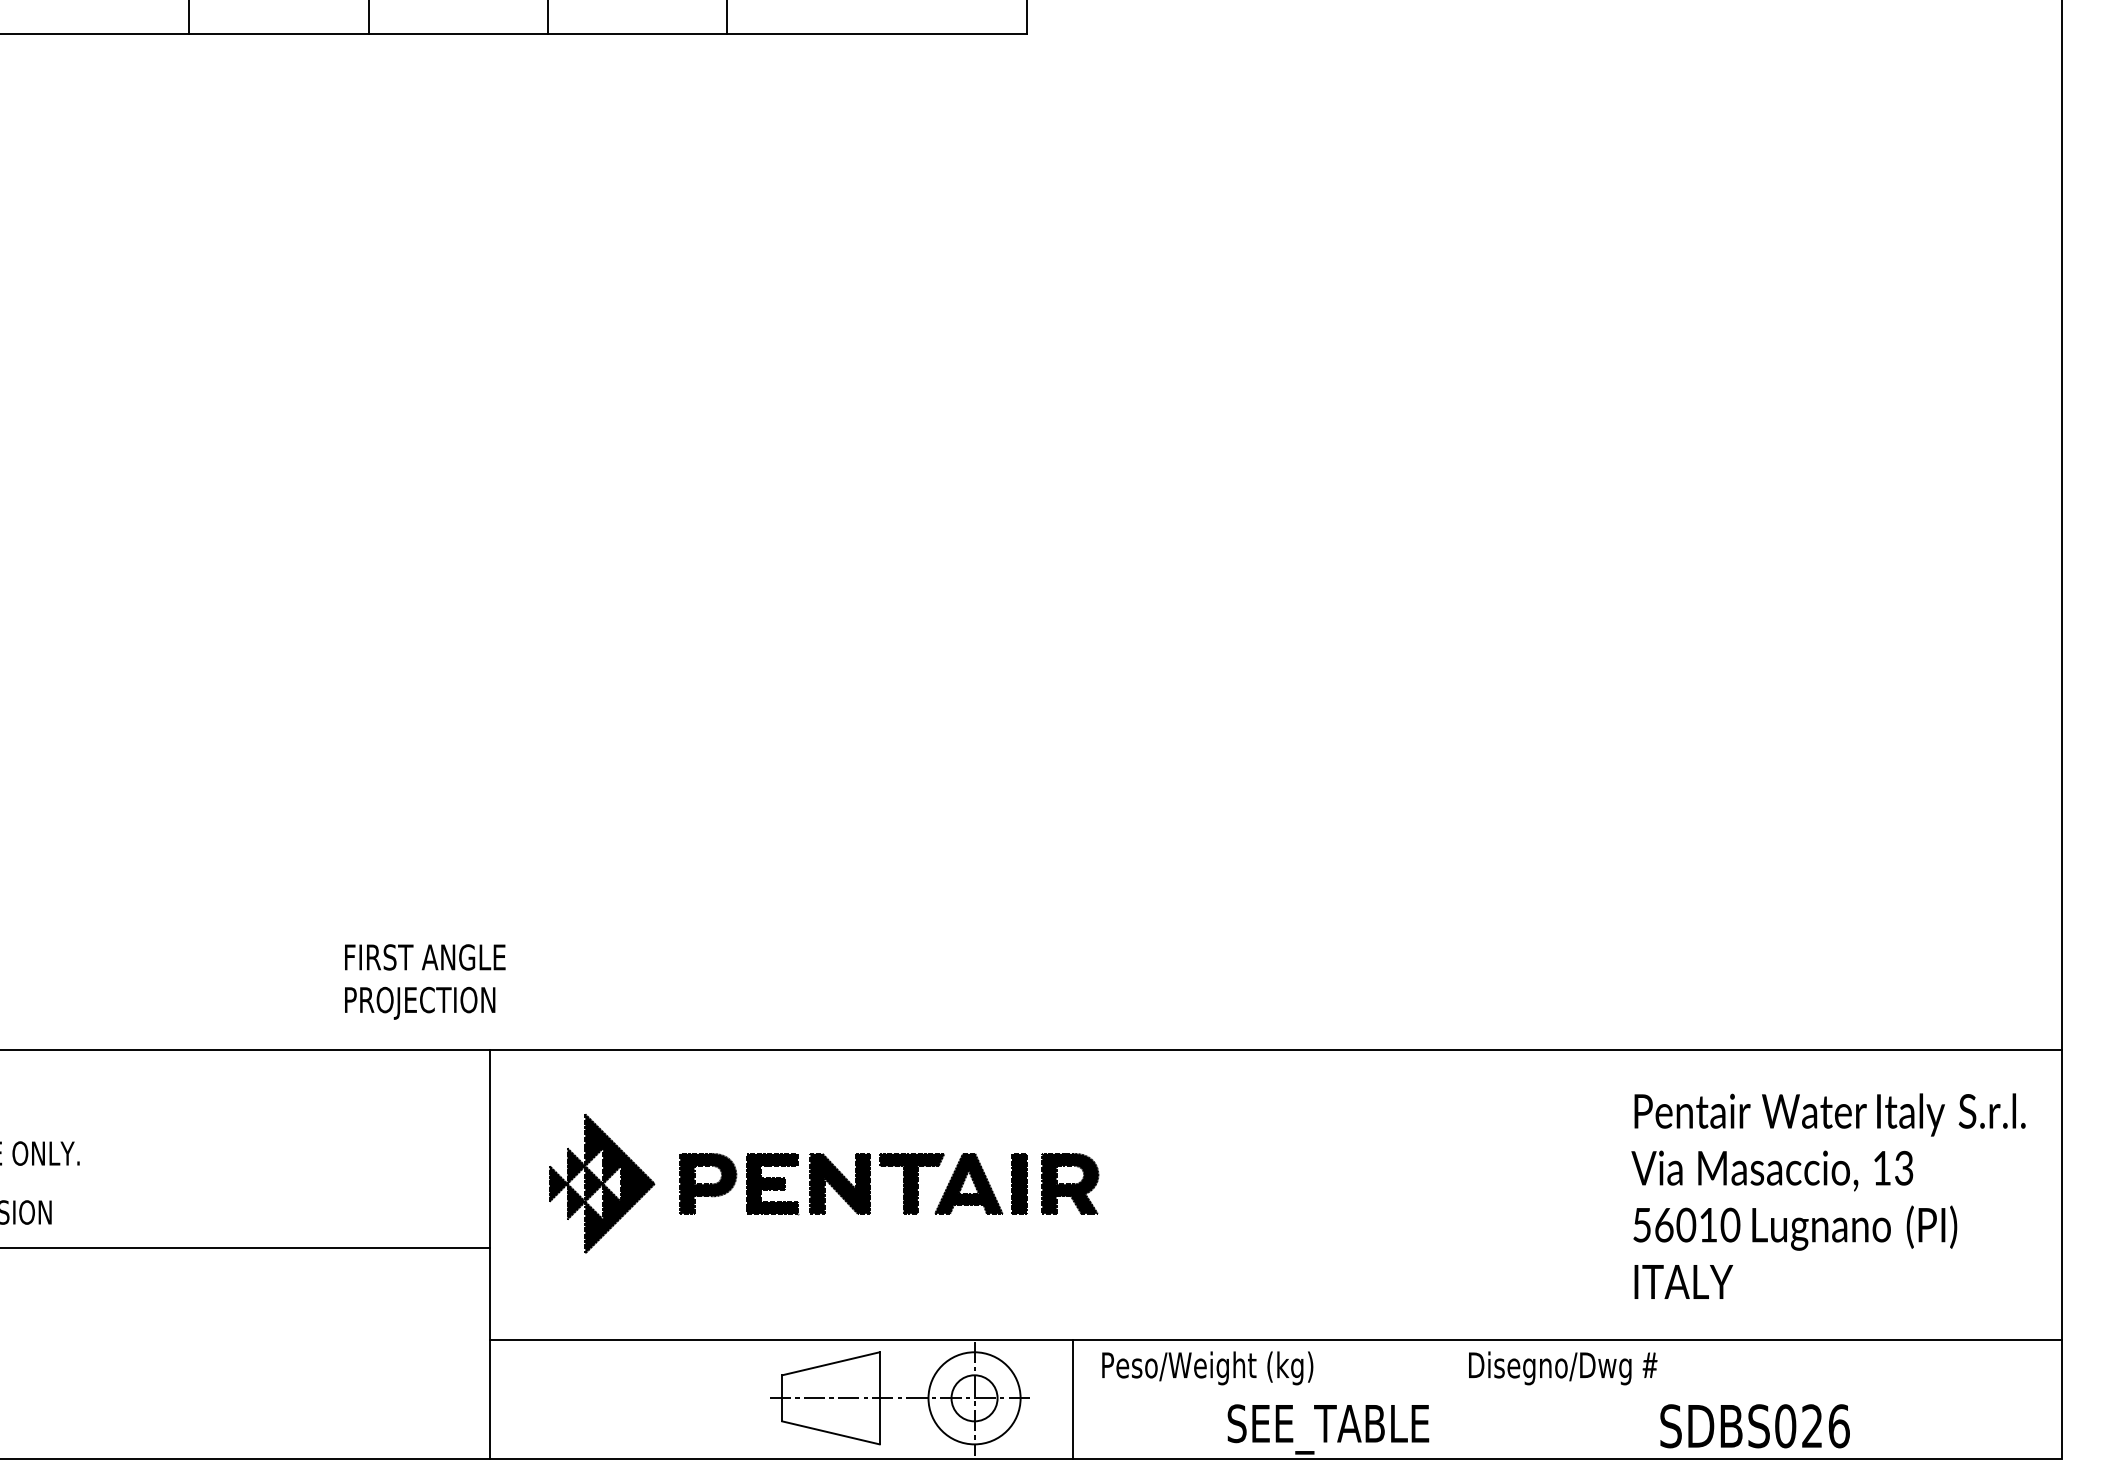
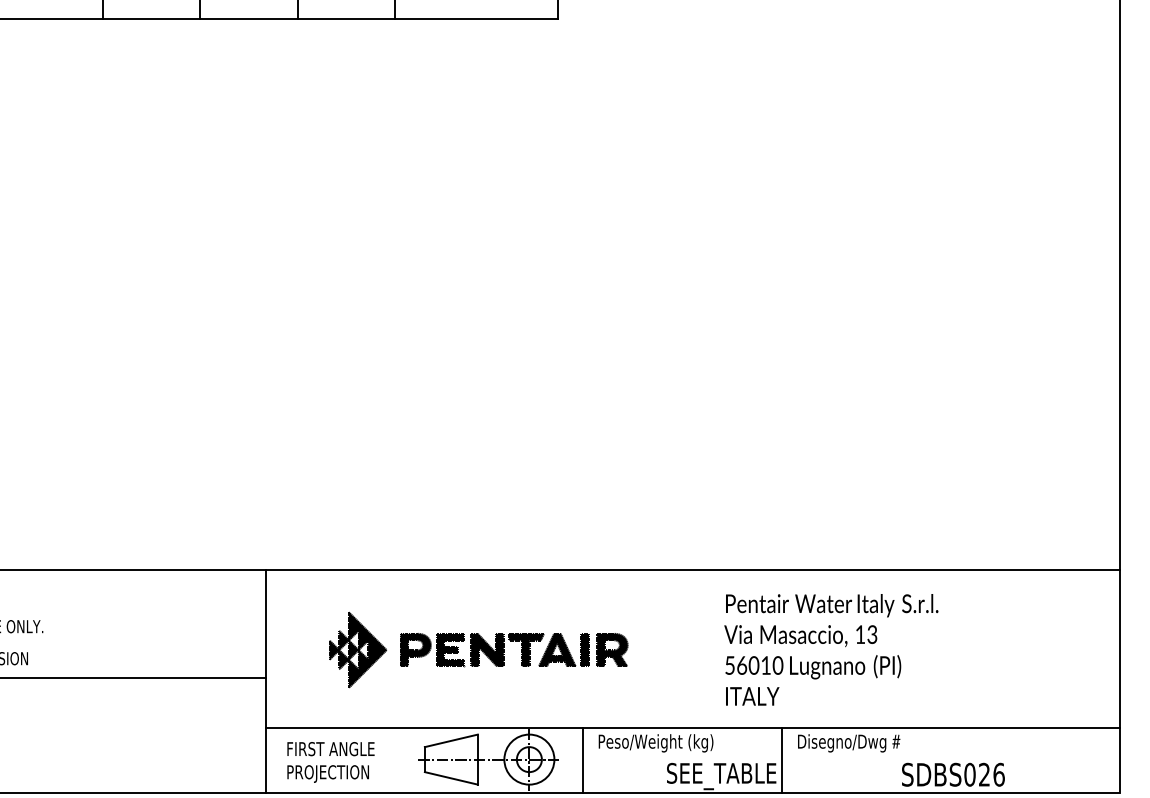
text: (424, 982) -> (330, 762), moved
part: (823, 1182) -> (478, 649), moved
text: (1828, 1195) -> (831, 649), moved
line: (1438, 1398) -> (781, 759), added

